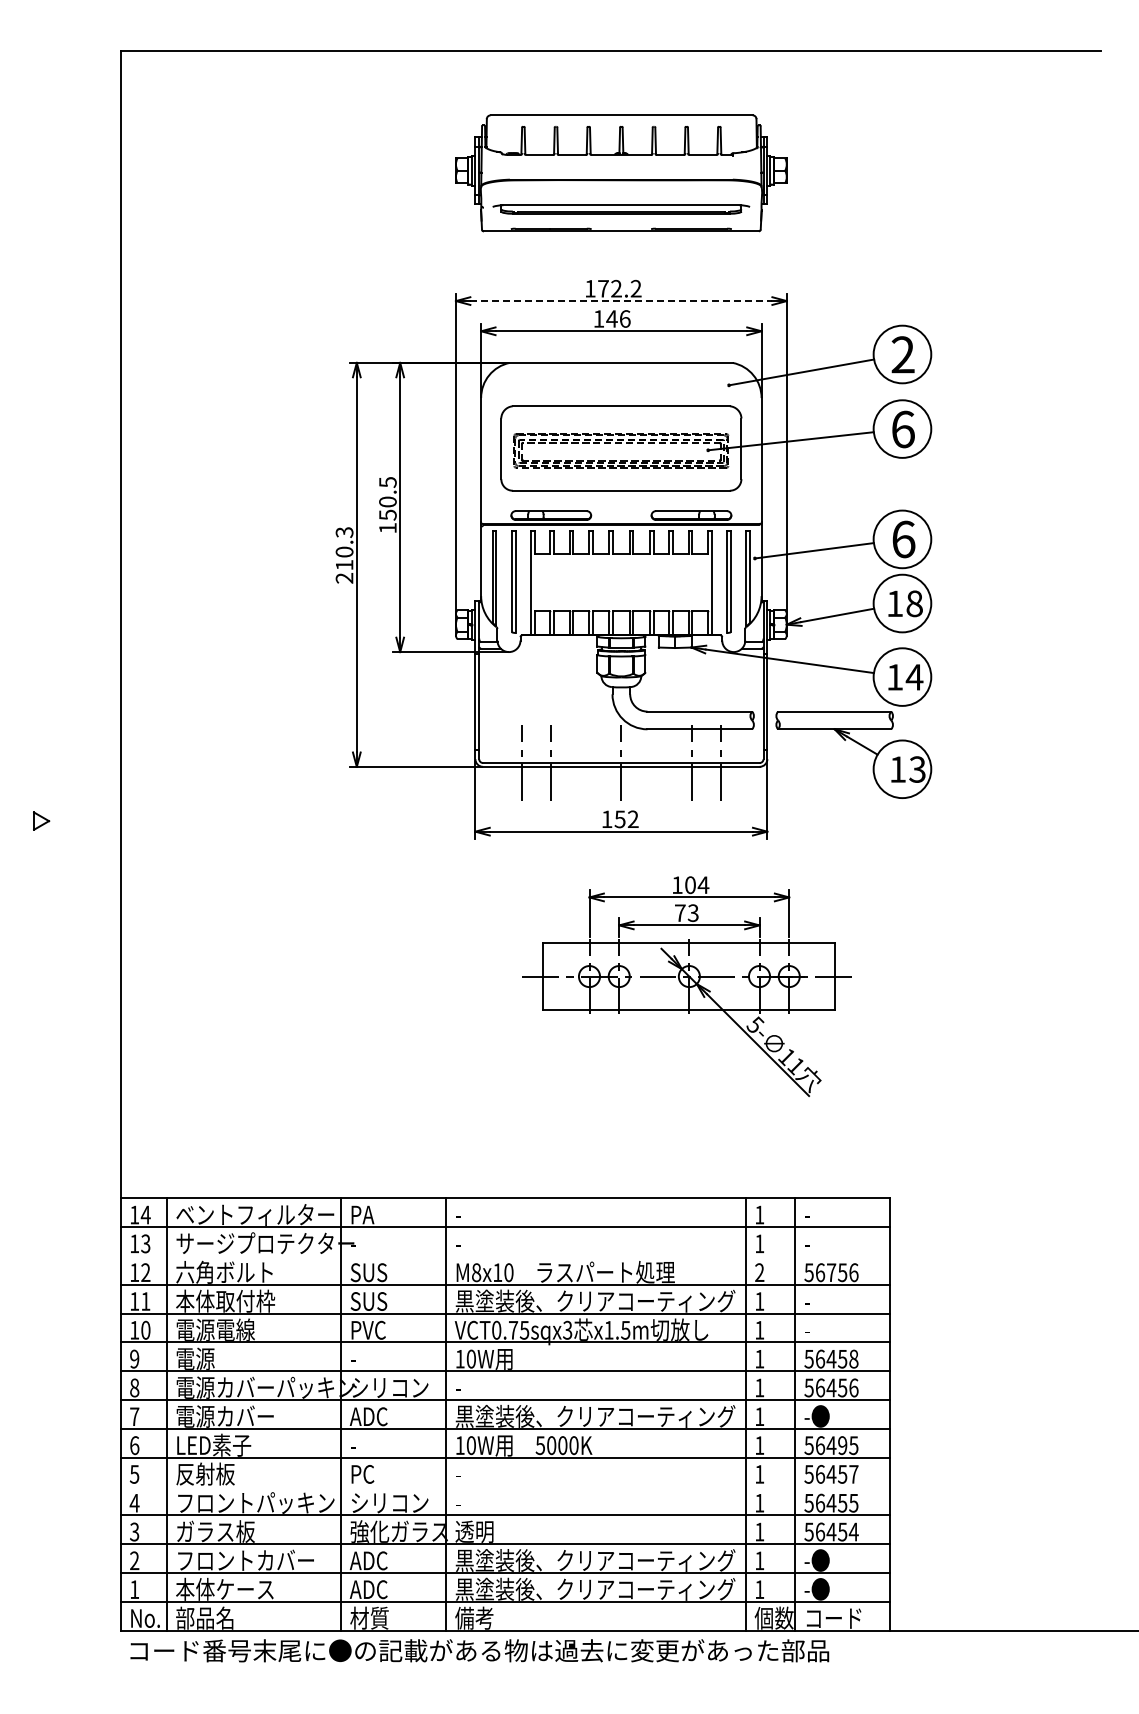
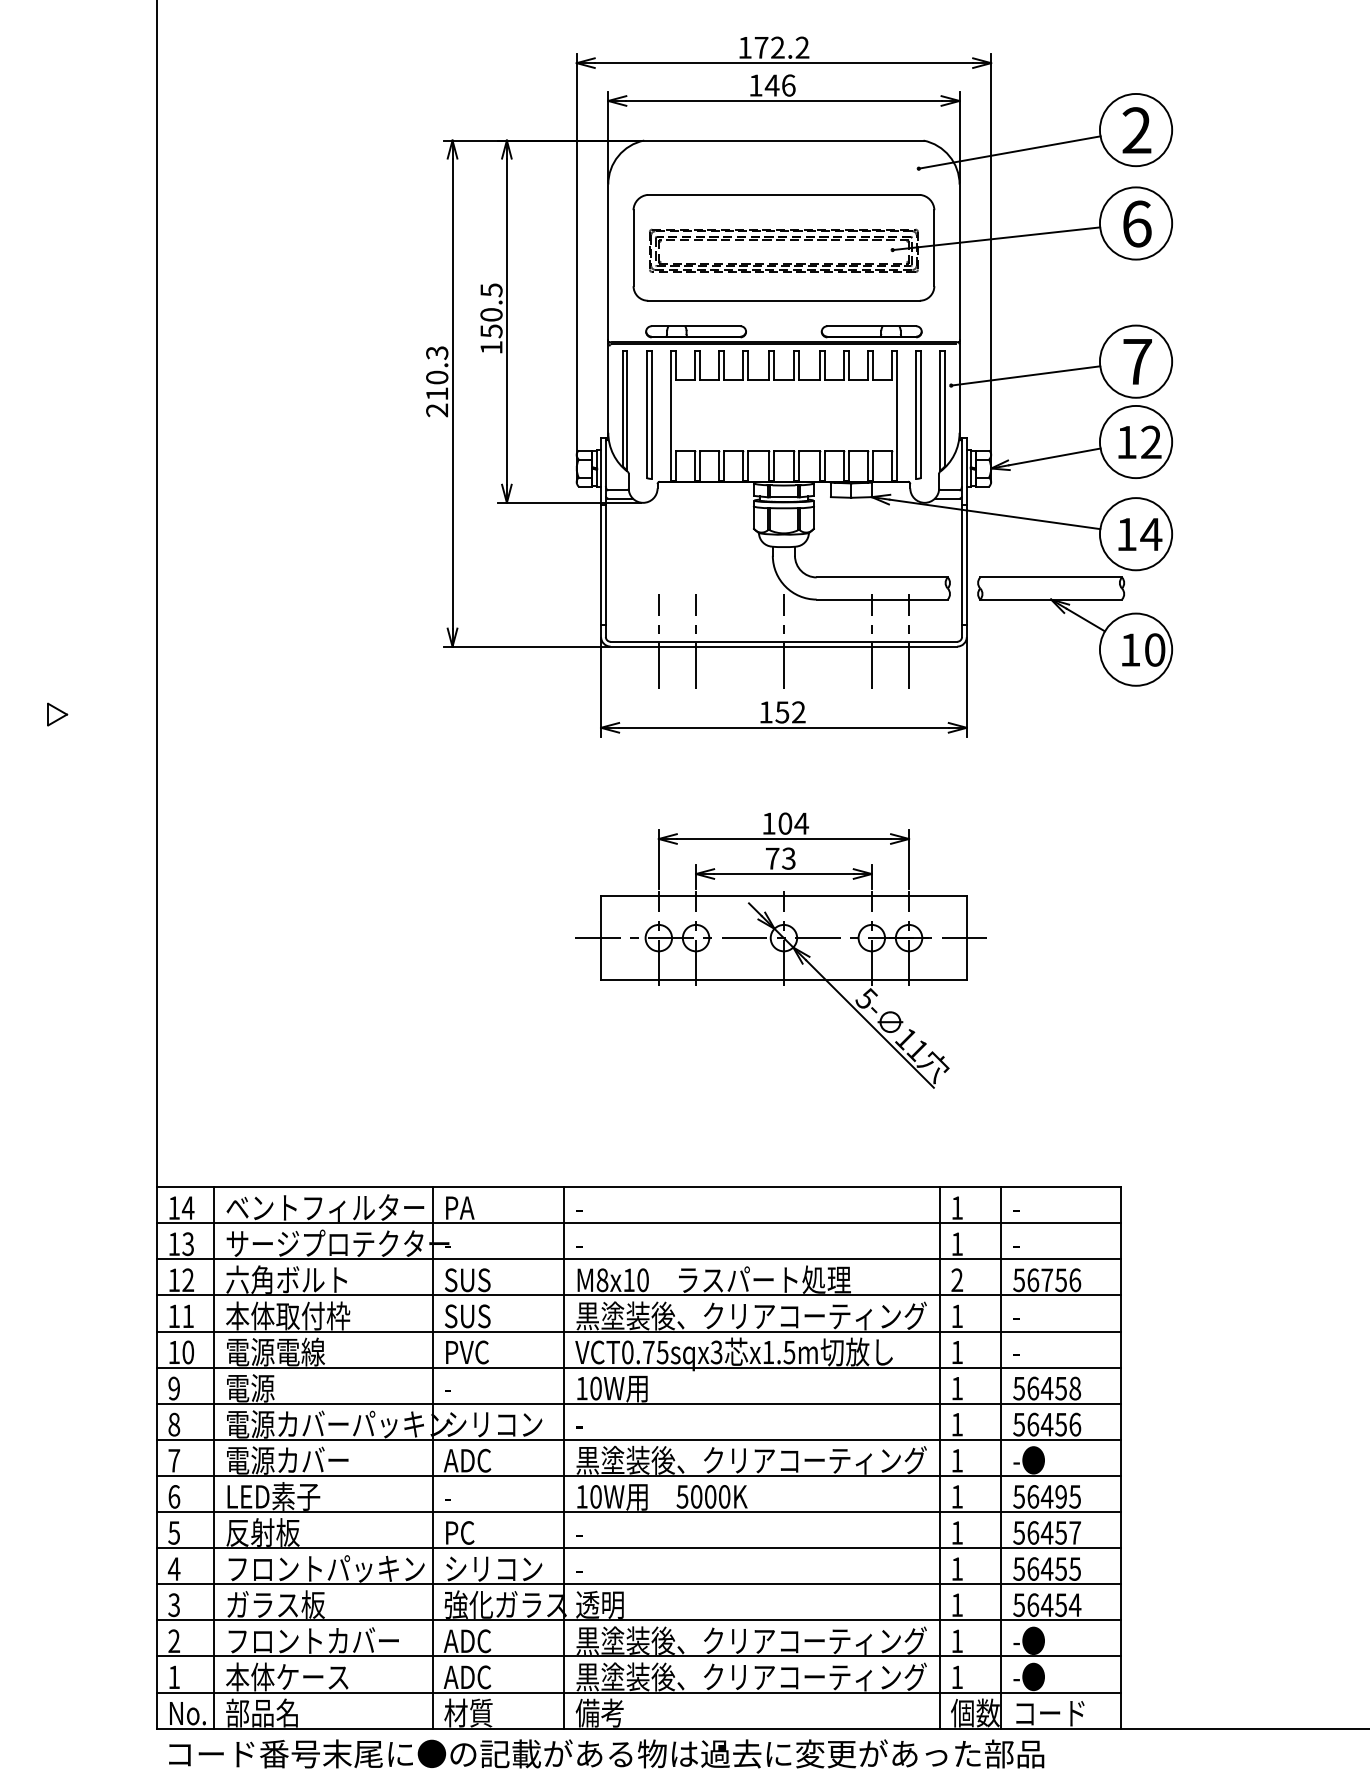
line: (621, 301) -> (784, 63), dashed -> solid
text: (903, 539) -> (1137, 361), 6 -> 7
text: (914, 603) -> (1151, 441), 18 -> 12
text: (917, 769) -> (1154, 649), 13 -> 10
part: (686, 986) -> (780, 950), moved
line: (505, 1255) -> (638, 1258), added
line: (505, 1486) -> (638, 1548), added

